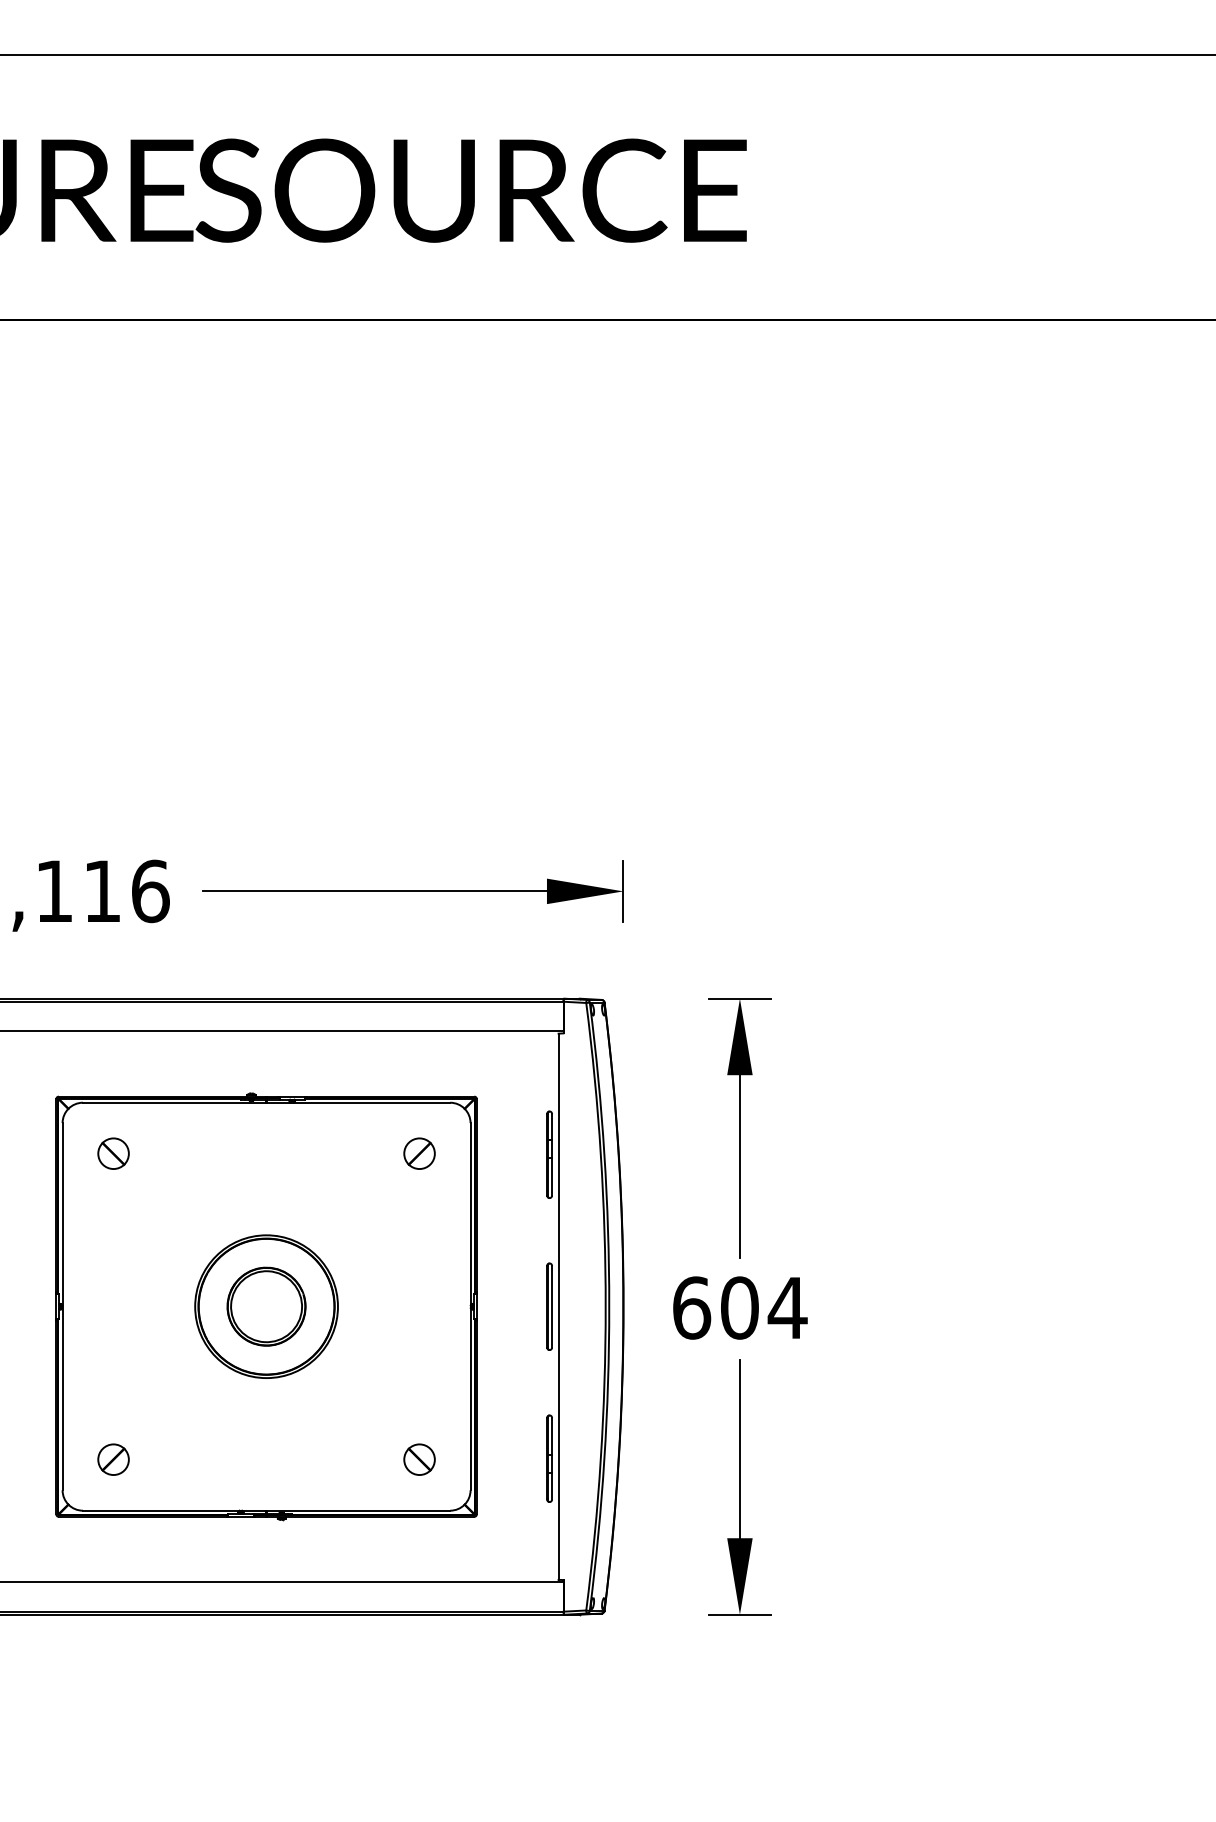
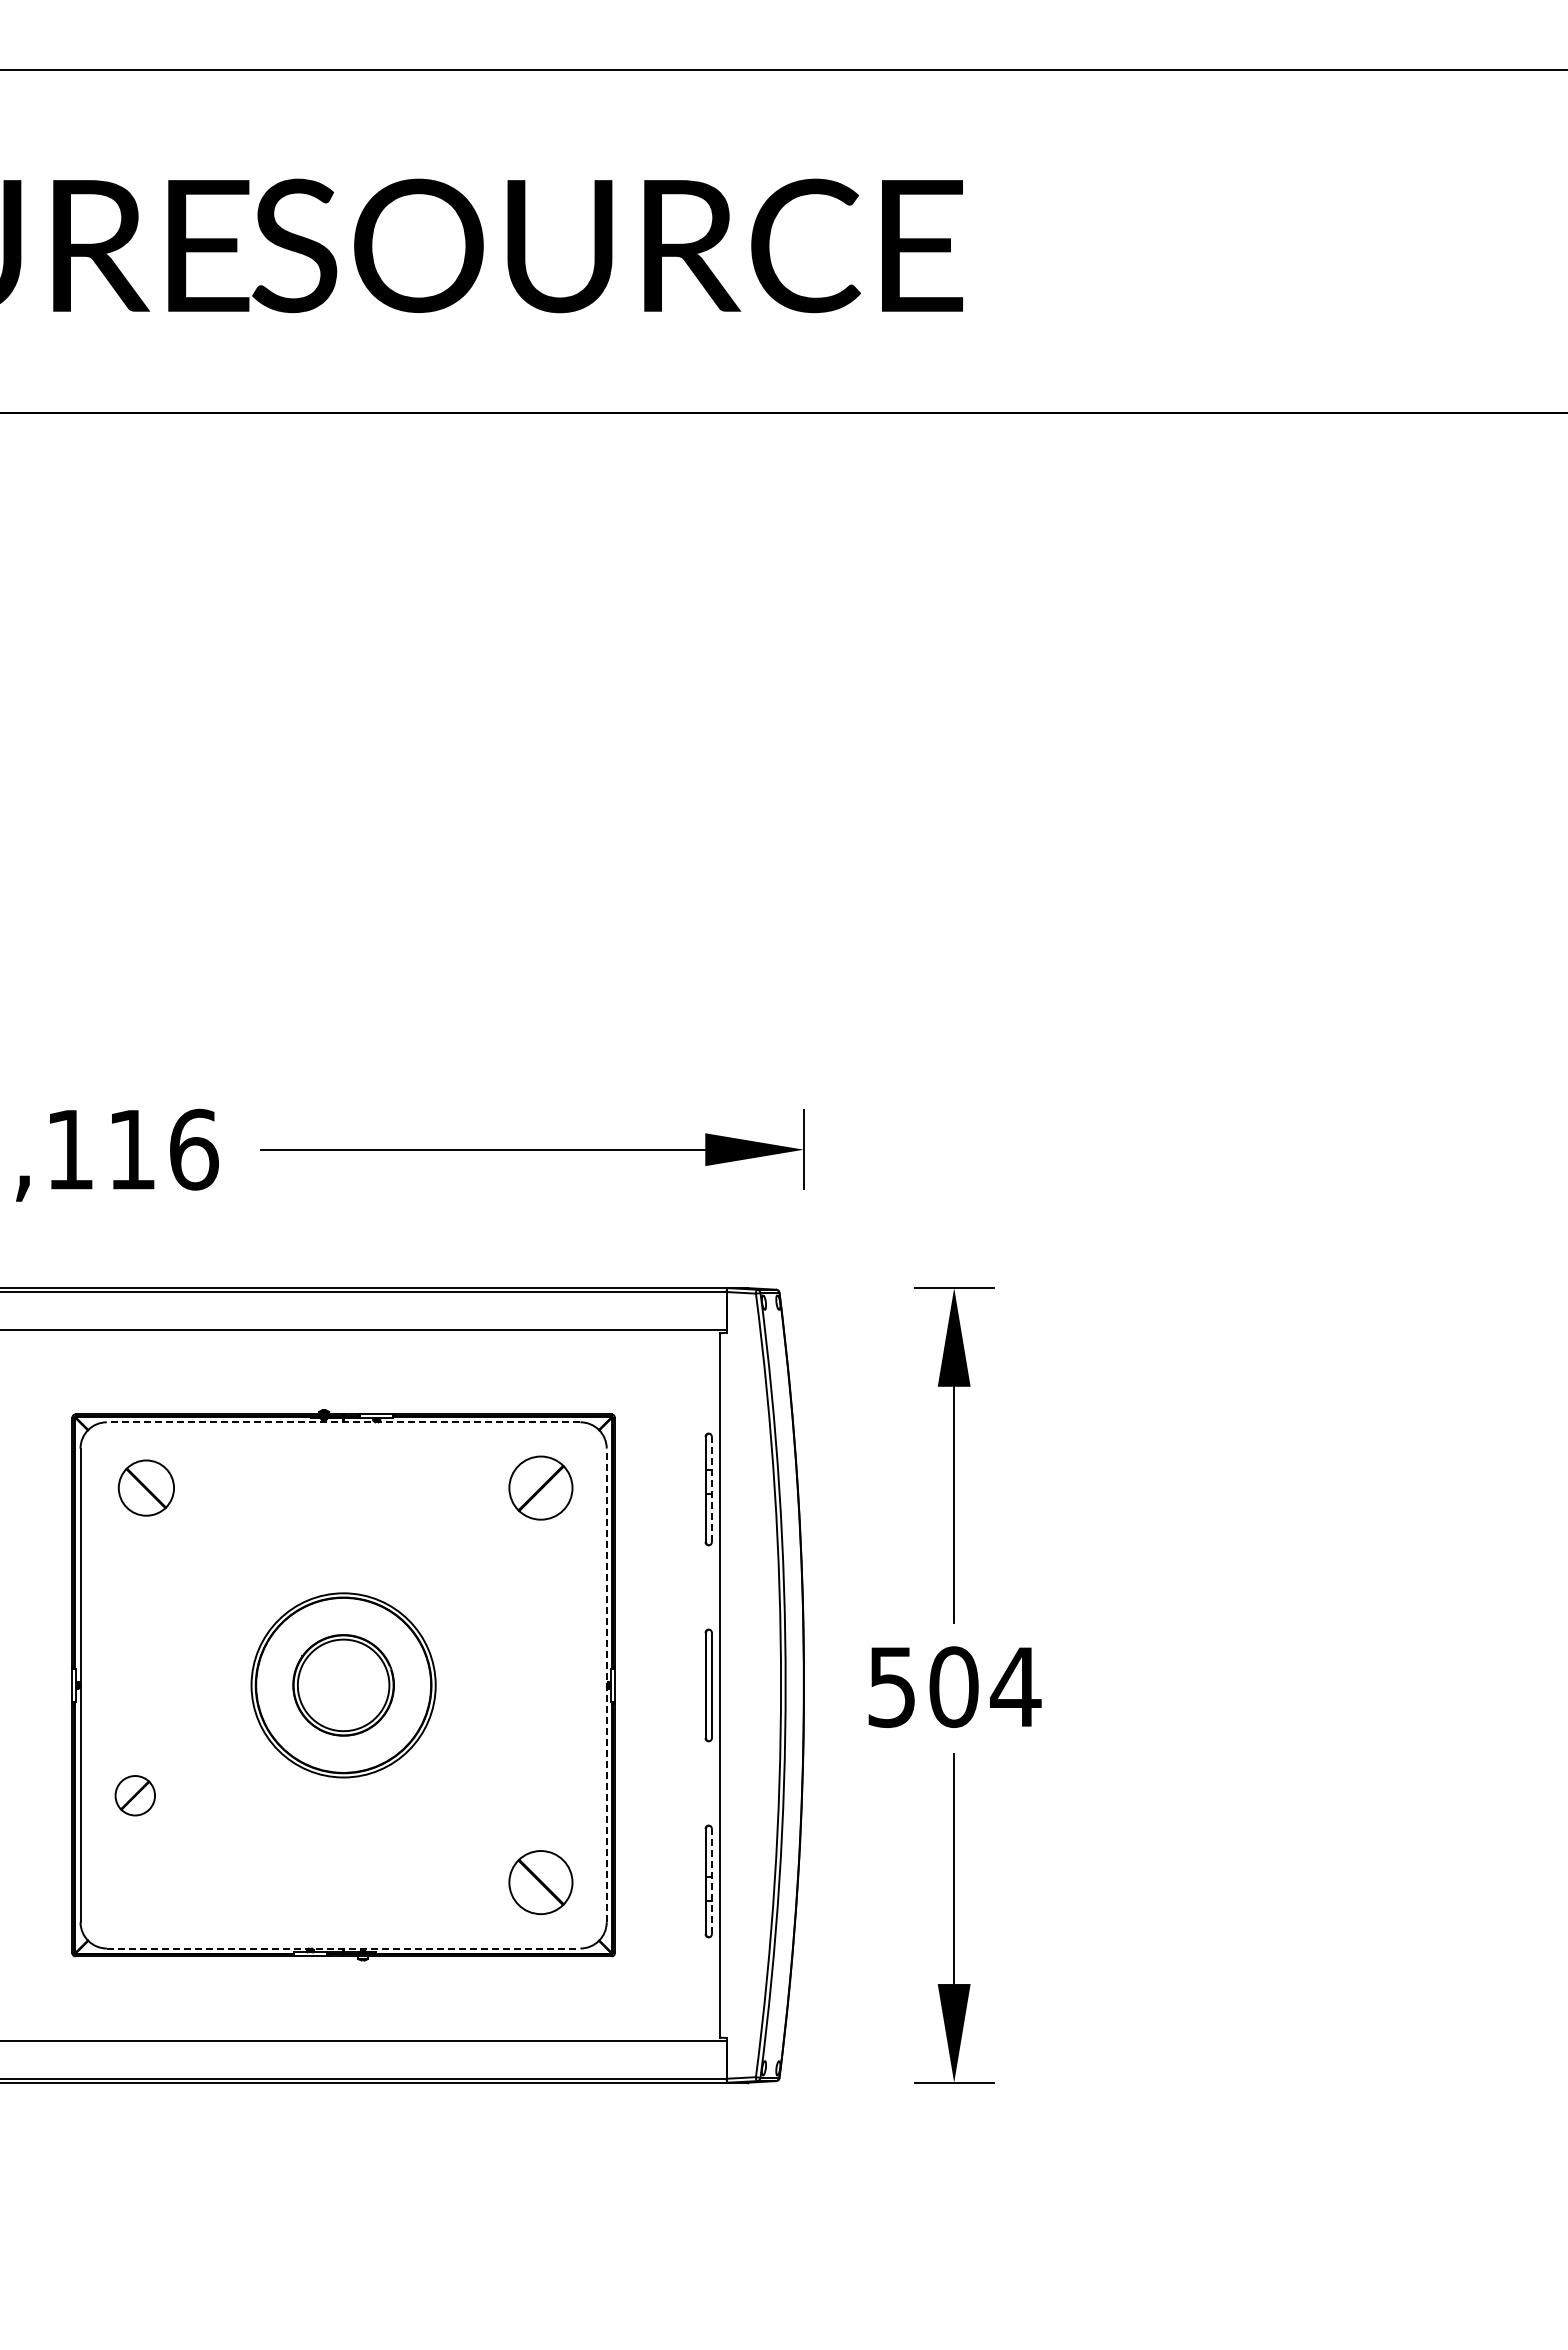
line: (266, 1102) -> (343, 1422), solid -> dashed
part: (112, 1153) -> (145, 1487), size x1.4
part: (419, 1153) -> (540, 1487), size x1.6
line: (551, 1154) -> (711, 1489), solid -> dashed
line: (470, 1306) -> (606, 1685), solid -> dashed
text: (692, 1308) -> (892, 1687), 604 -> 504
line: (551, 1458) -> (711, 1881), solid -> dashed
part: (112, 1459) -> (134, 1795), moved
part: (419, 1459) -> (540, 1882), size x1.6
line: (266, 1510) -> (343, 1948), solid -> dashed

